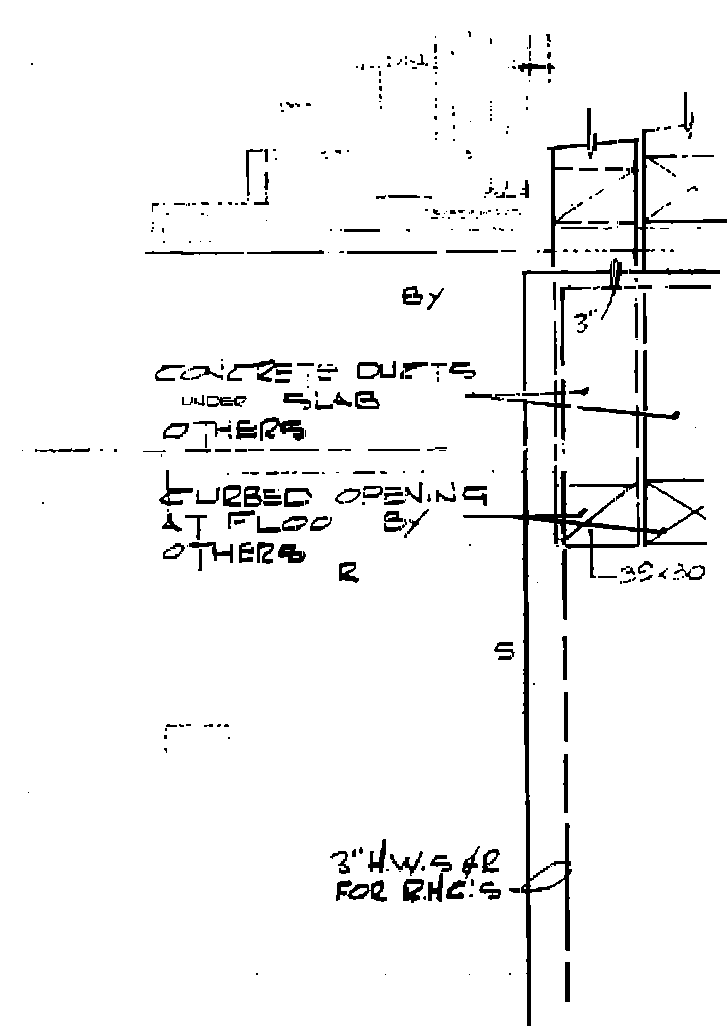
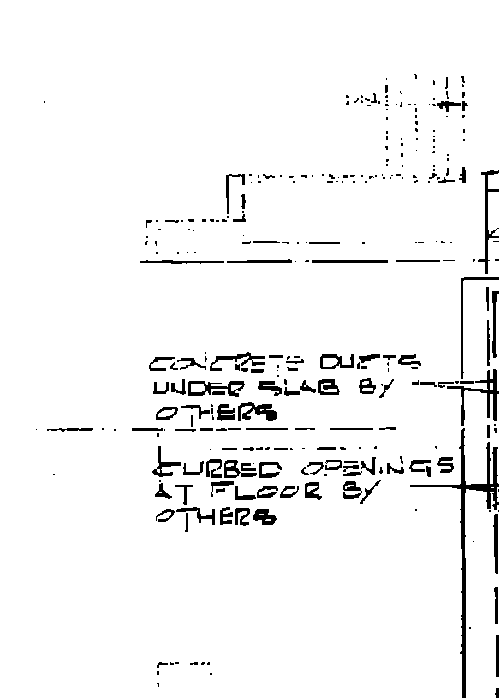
part: (531, 58) -> (448, 97), moved
part: (379, 86) -> (415, 121), moved
part: (295, 106) -> (270, 177), moved
part: (490, 110) -> (433, 141), size x1.43
part: (506, 187) -> (447, 173), moved
line: (403, 196) -> (265, 242), moved
part: (472, 213) -> (362, 177), moved
part: (422, 297) -> (375, 387), moved
part: (213, 400) -> (198, 387), size x1.67
part: (154, 453) -> (148, 432), size x1.67
part: (348, 572) -> (312, 490), moved
part: (504, 650) -> (445, 464), moved

